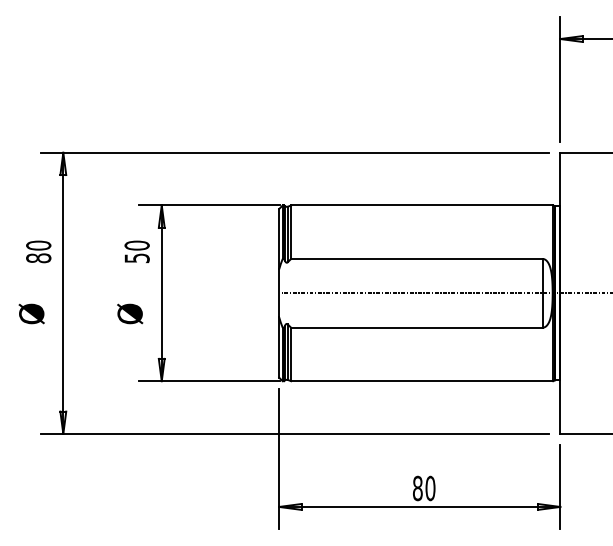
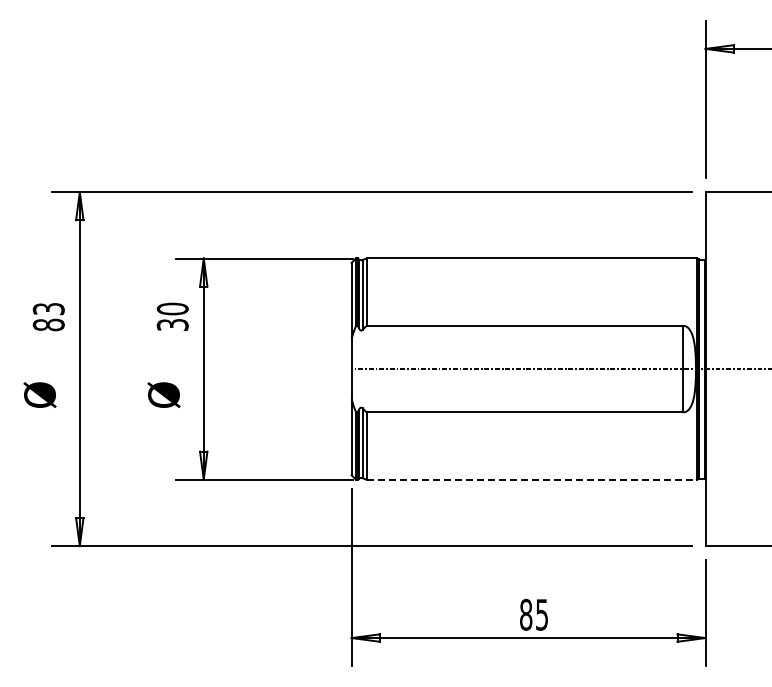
text: (38, 245) -> (48, 308), 80 -> 83
text: (136, 257) -> (172, 324), 50 -> 30
line: (422, 381) -> (532, 479), solid -> dashed
text: (429, 488) -> (541, 614), 80 -> 85

